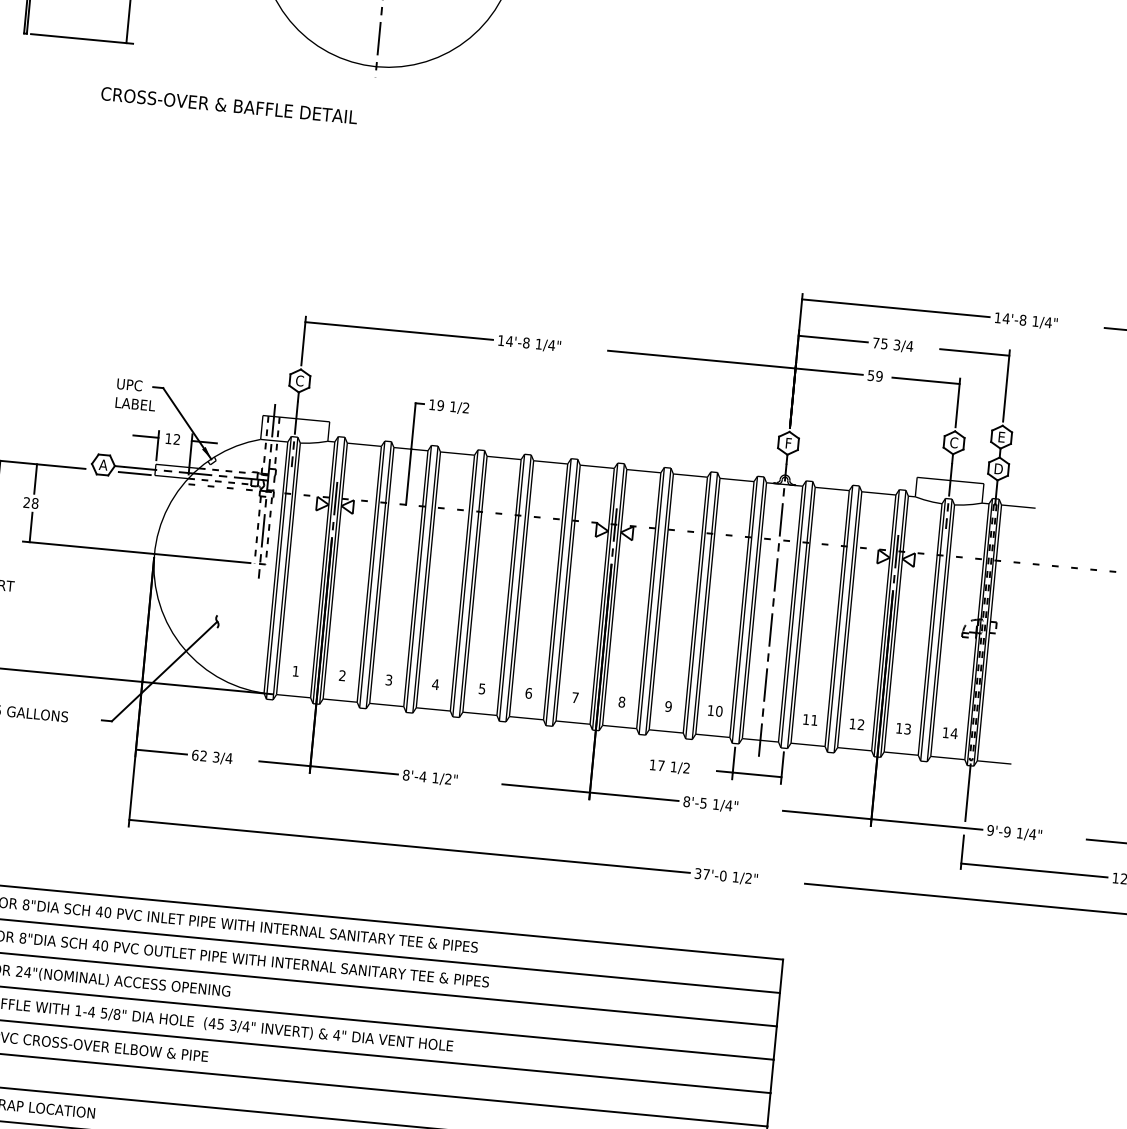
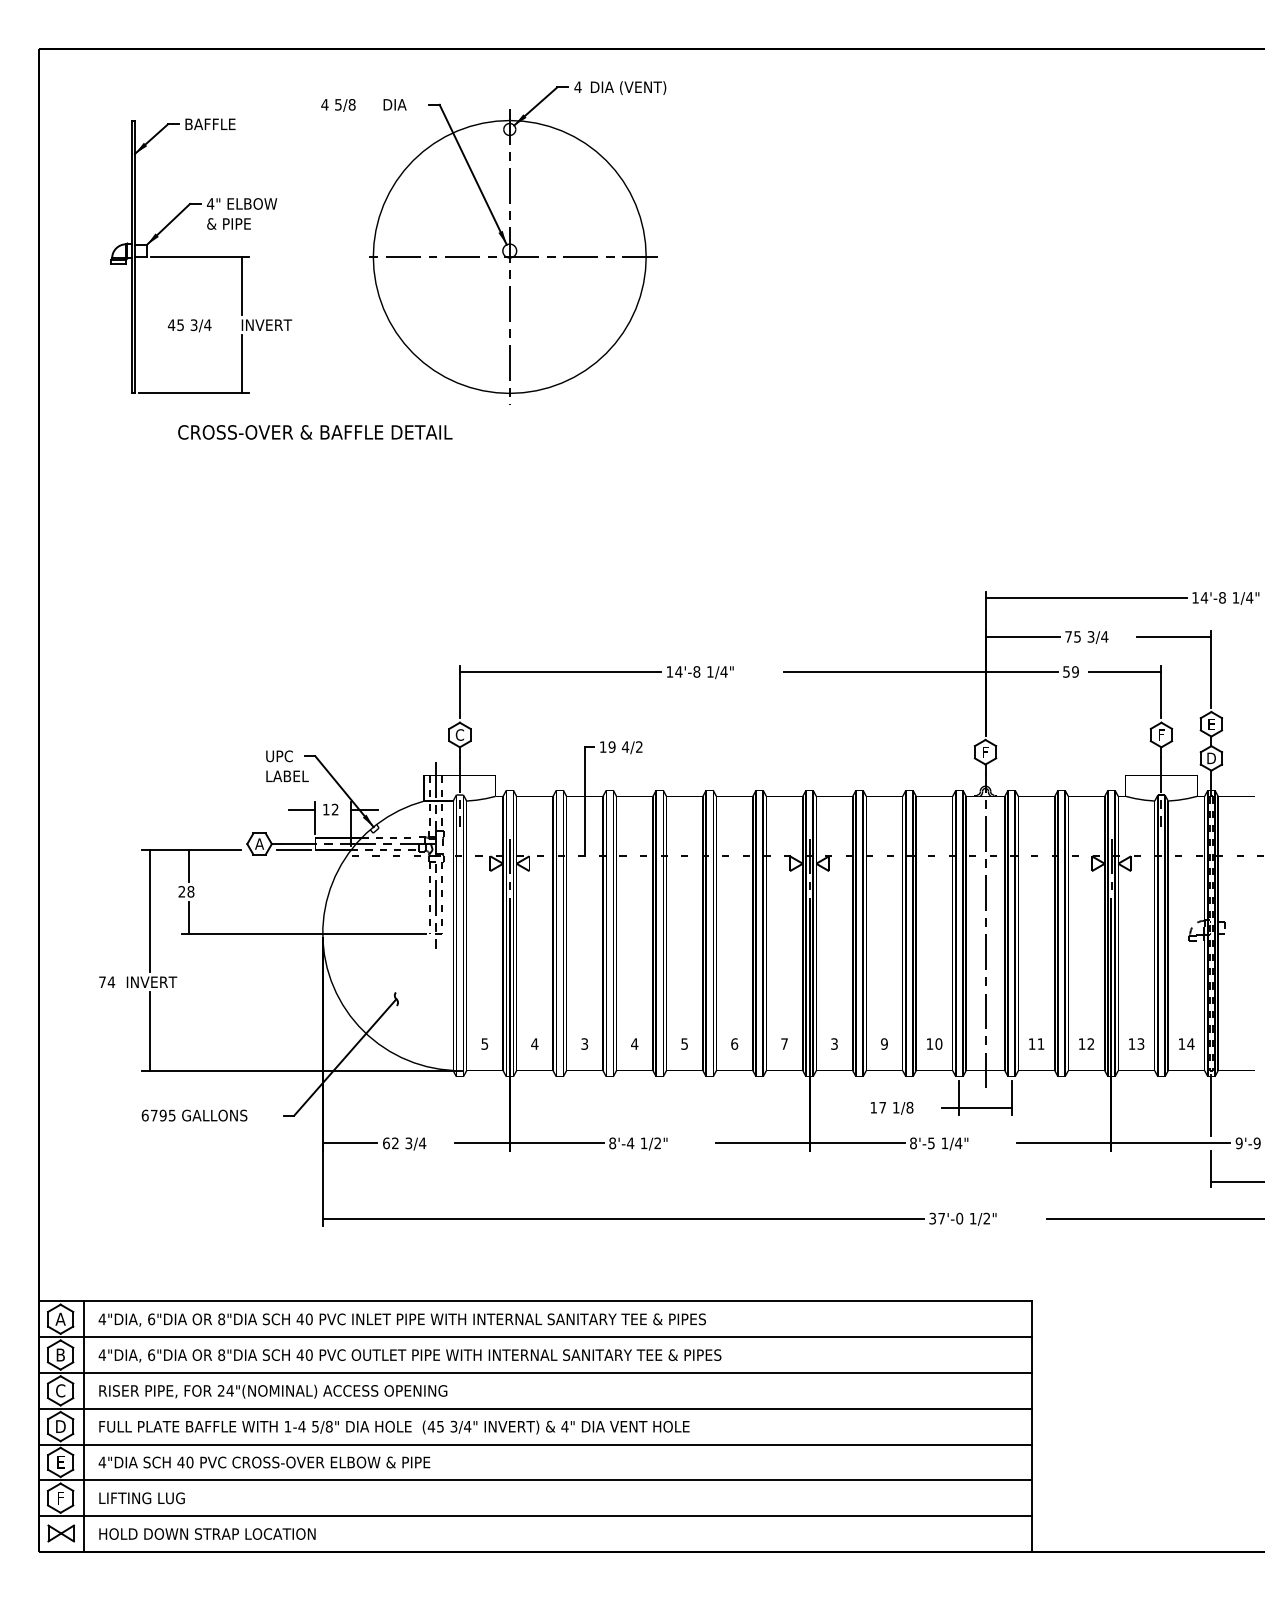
text: (229, 105) -> (315, 432), moved
text: (453, 406) -> (625, 746), 1/2 -> 4/2
text: (954, 442) -> (1161, 734), C -> F
text: (295, 670) -> (484, 1043), 1 -> 5
text: (342, 675) -> (534, 1043), 2 -> 4
text: (621, 701) -> (834, 1043), 8 -> 3
text: (686, 767) -> (909, 1107), 1/2 -> 1/8

